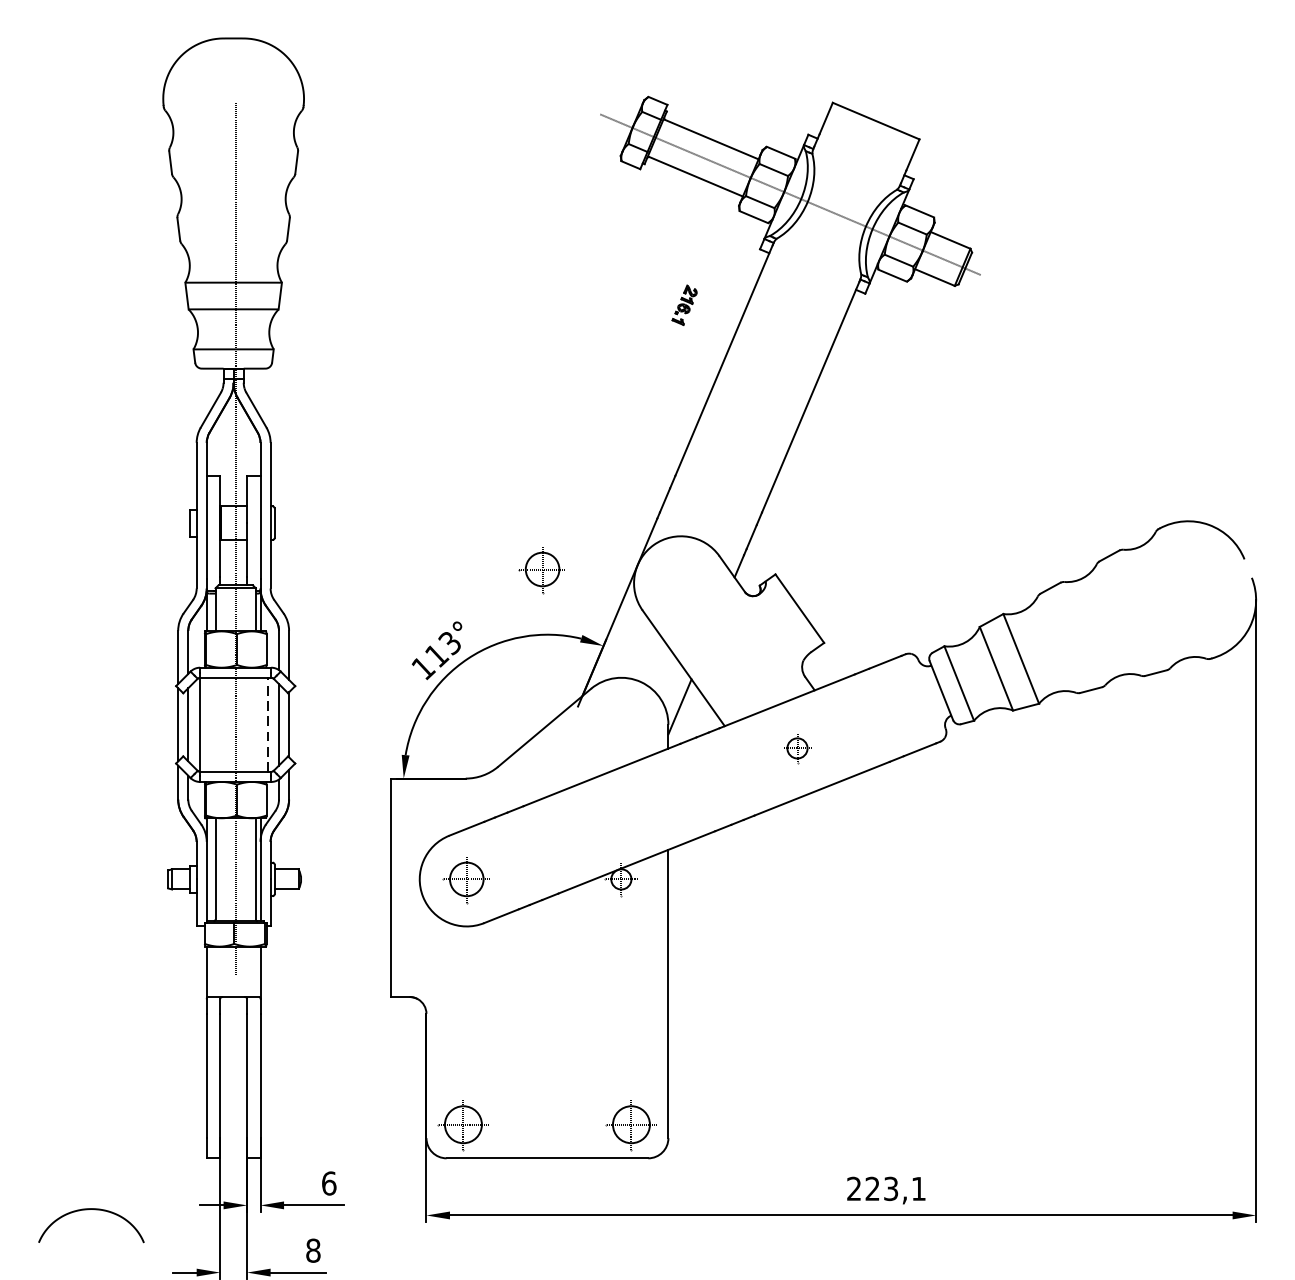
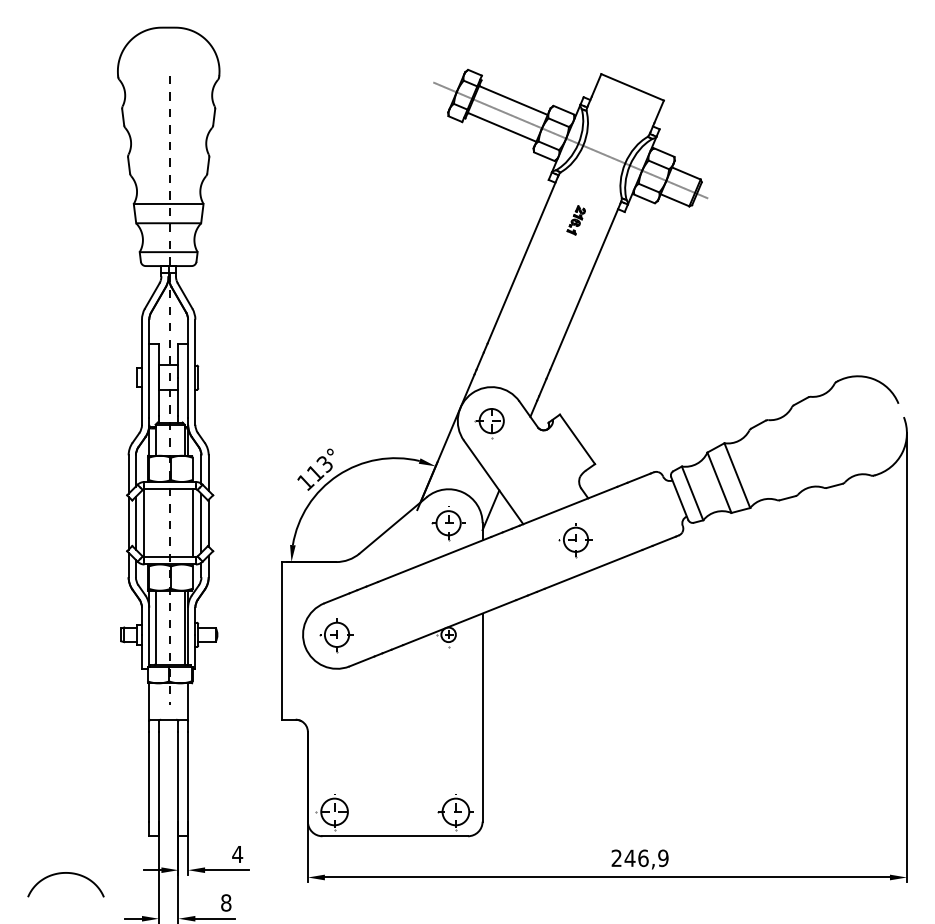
part: (683, 305) -> (575, 220), moved
part: (539, 572) -> (489, 423), moved
line: (268, 725) -> (193, 523), dashed -> solid
part: (621, 725) -> (448, 523), added
part: (797, 748) -> (575, 540), size x1.67
text: (328, 1183) -> (237, 854), 6 -> 4
text: (895, 1189) -> (646, 858), 223,1 -> 246,9

